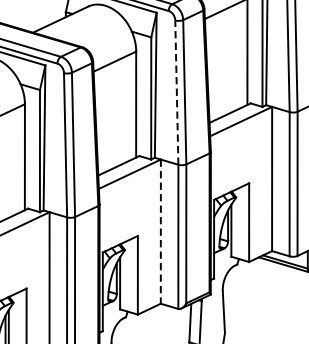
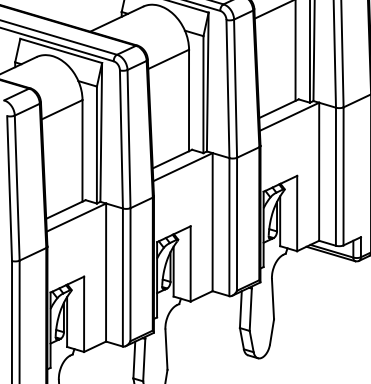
line: (176, 92) -> (227, 88), dashed -> solid
line: (160, 232) -> (212, 222), dashed -> solid

